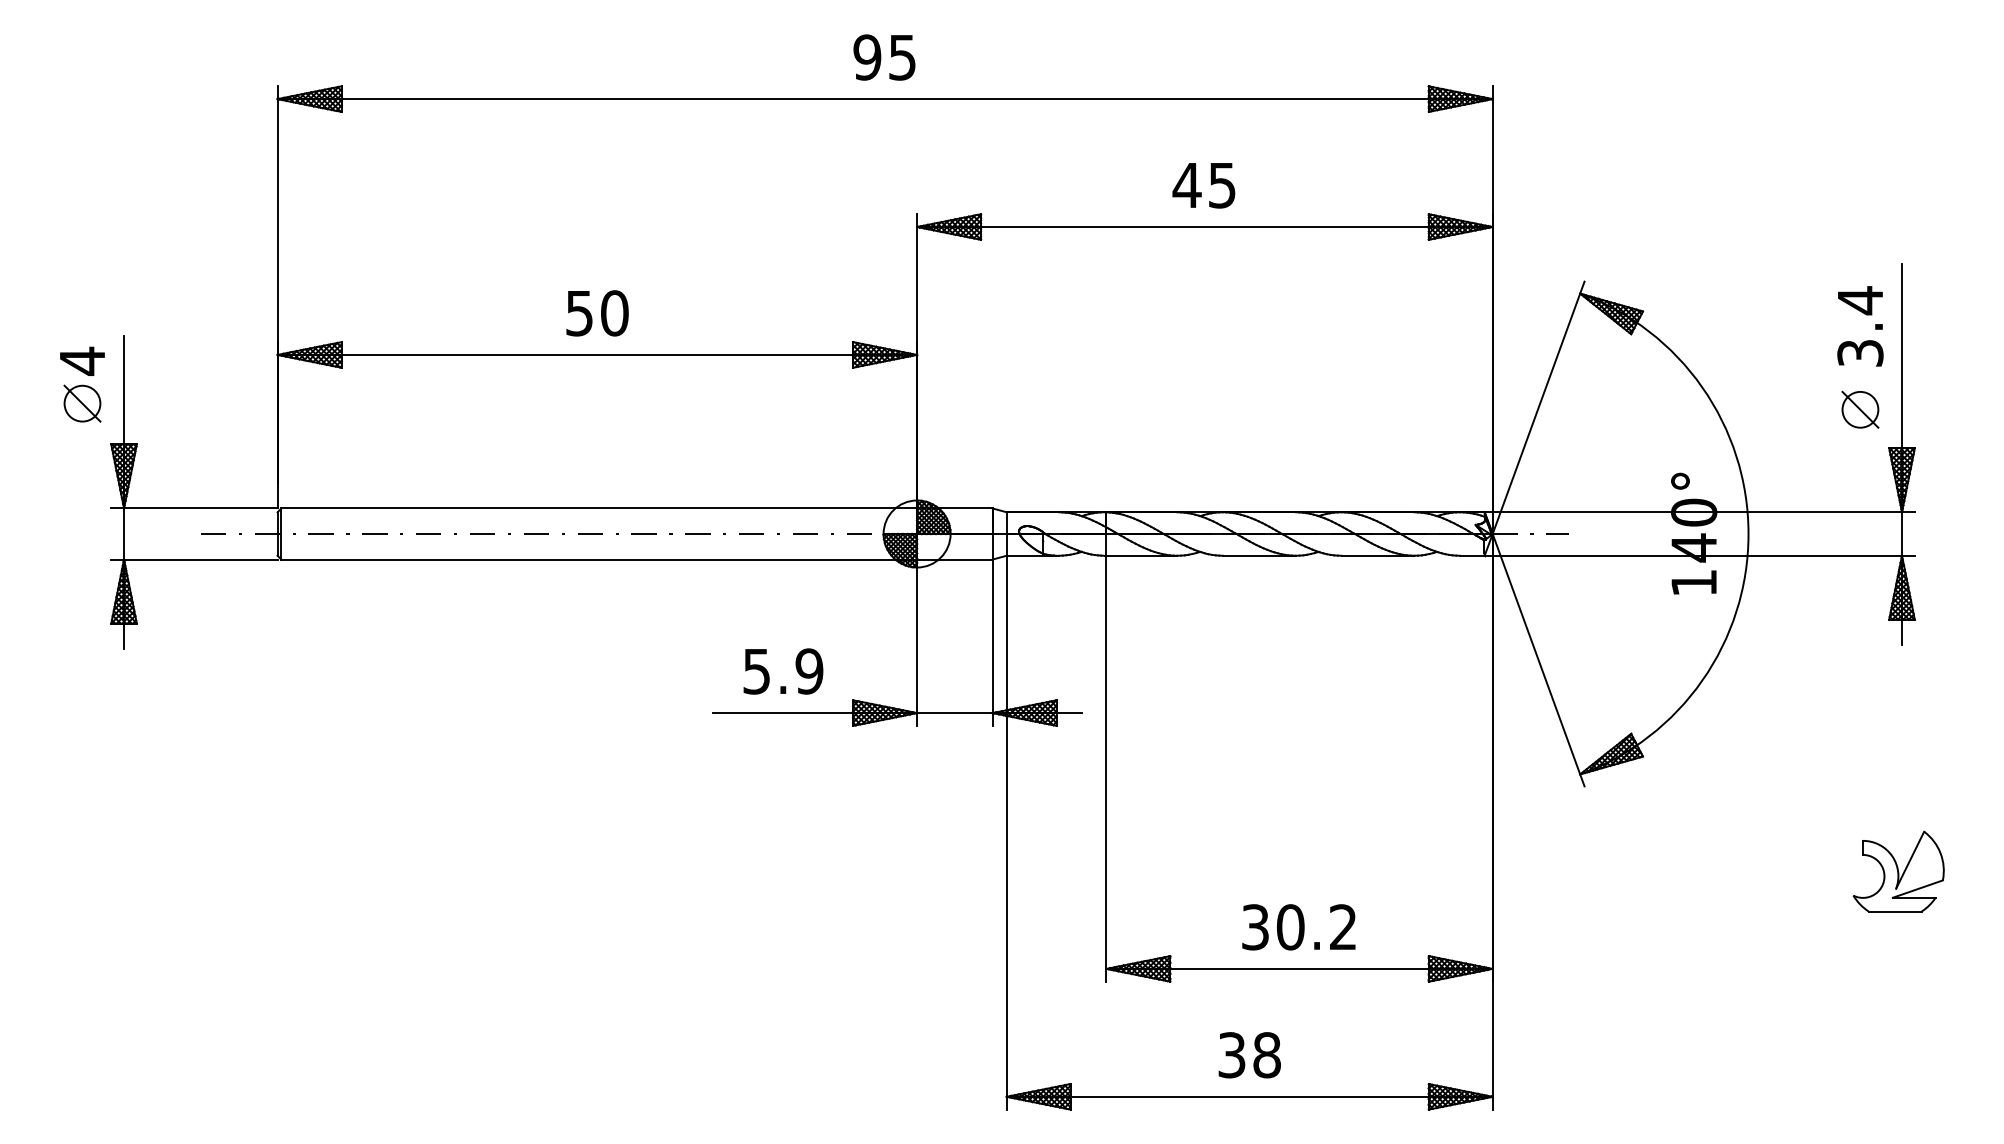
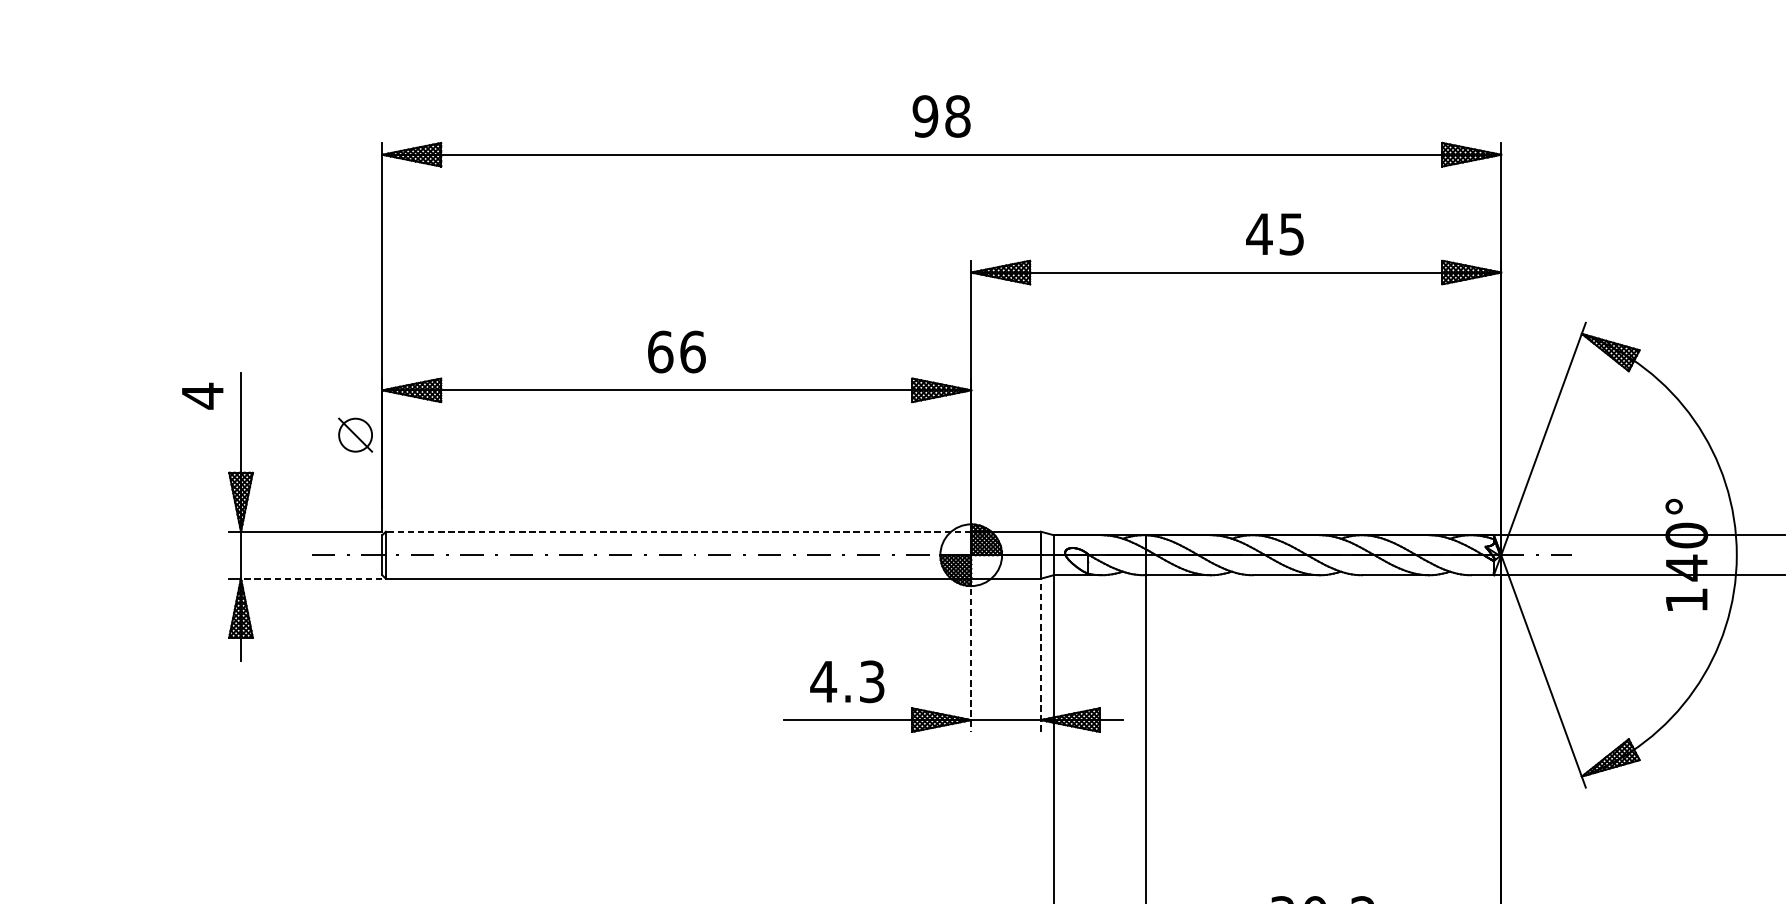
text: (902, 57) -> (957, 116), 95 -> 98
text: (1203, 185) -> (1274, 234), moved
text: (597, 313) -> (676, 352), 50 -> 66
part: (82, 403) -> (355, 435), moved
line: (599, 508) -> (678, 531), solid -> dashed
line: (200, 559) -> (311, 578), solid -> dashed
line: (992, 642) -> (1040, 655), solid -> dashed
line: (917, 643) -> (971, 656), solid -> dashed
text: (782, 671) -> (847, 681), 5.9 -> 4.3

